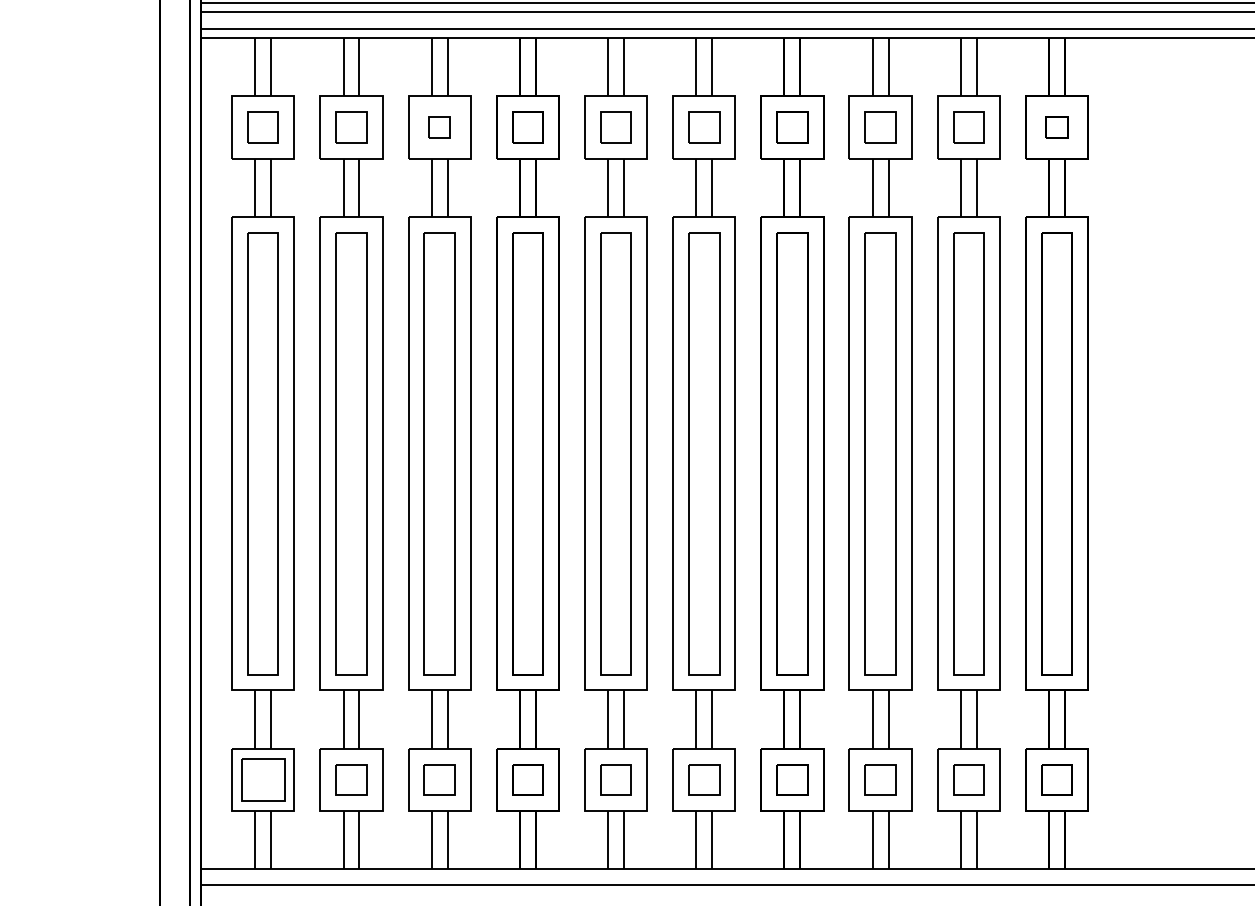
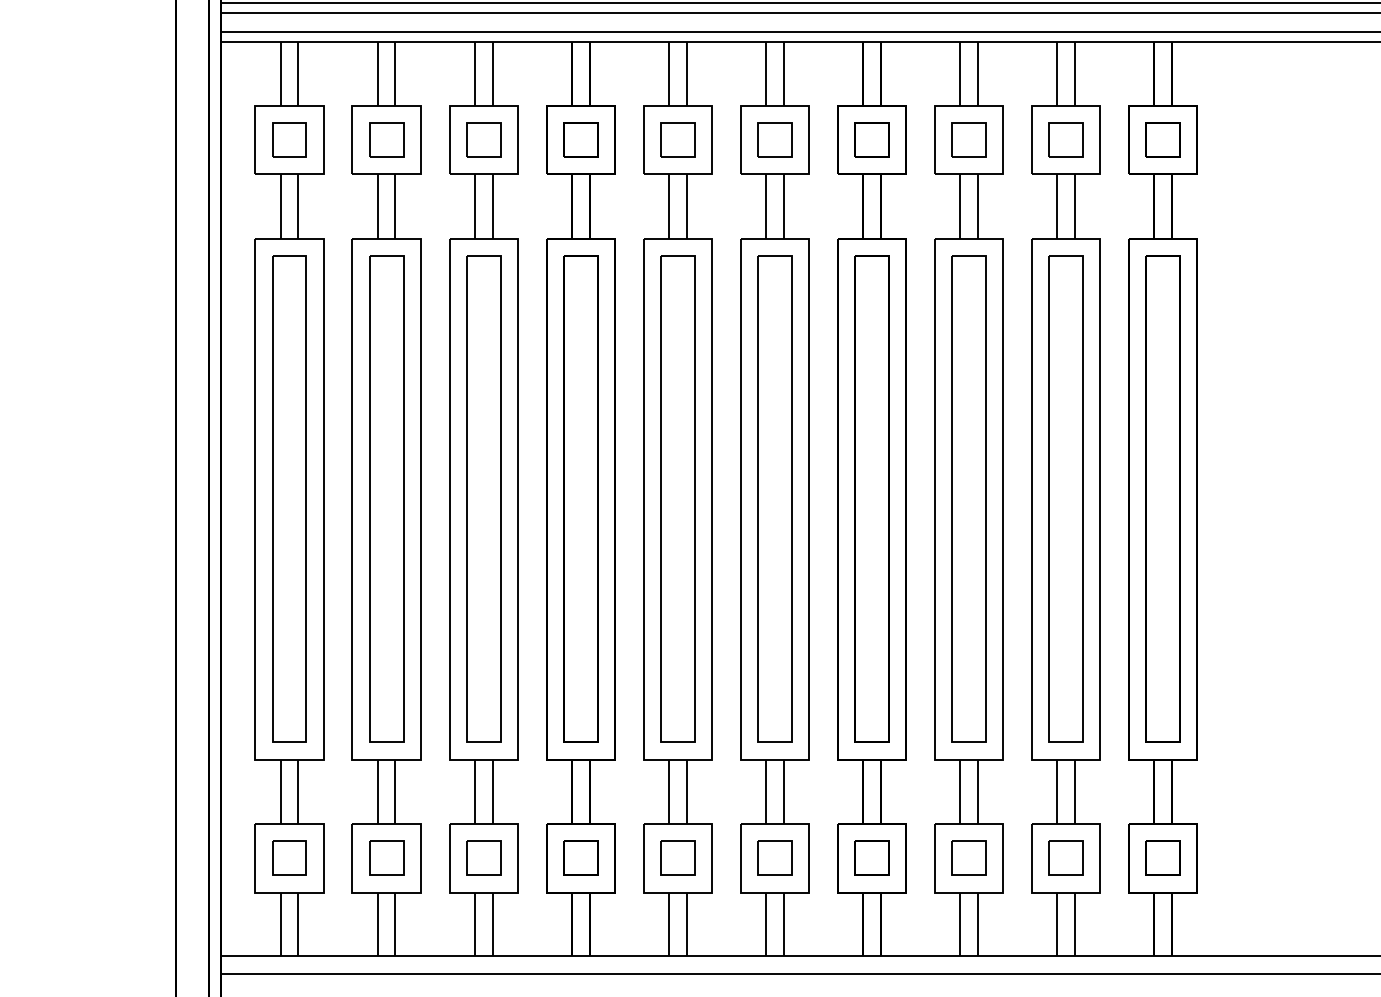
part: (439, 126) -> (483, 139), size x1.43
part: (1056, 126) -> (1162, 139), size x1.43
part: (263, 779) -> (289, 857), size x0.71

